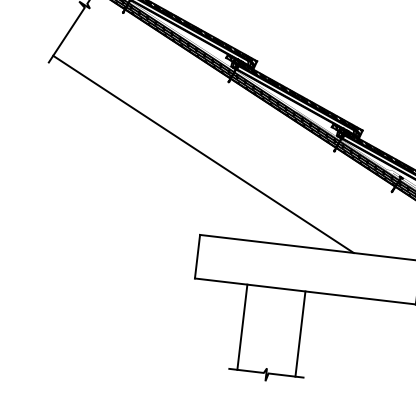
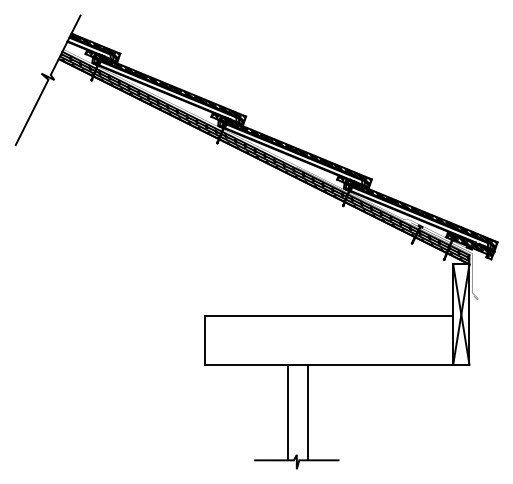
line: (203, 154) -> (198, 226), removed
line: (242, 327) -> (288, 412), moved
line: (300, 334) -> (308, 412), moved

